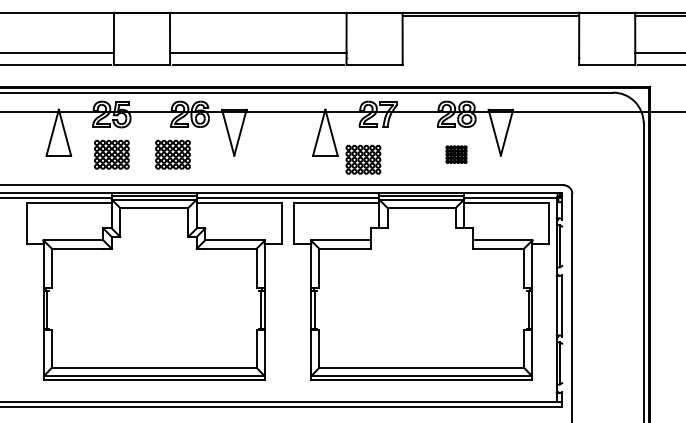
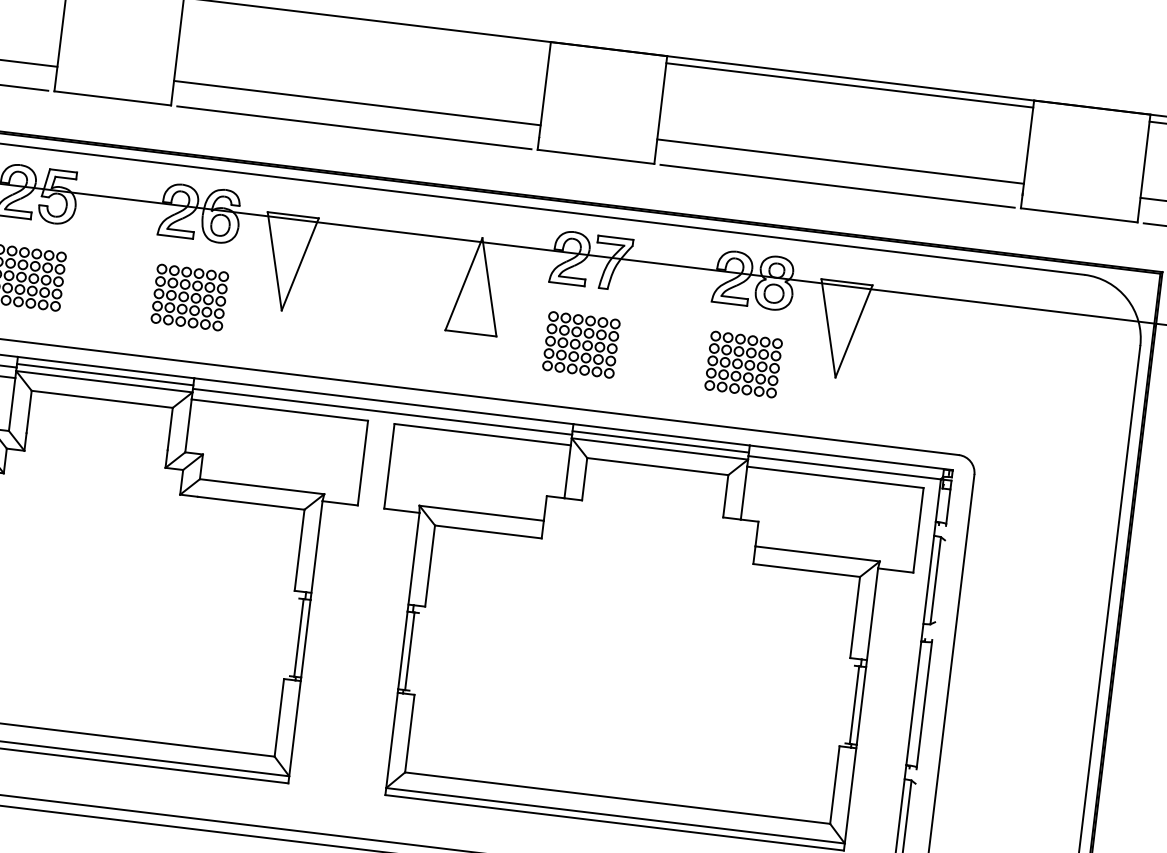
line: (490, 52) -> (839, 160), added
line: (490, 64) -> (836, 185), added
part: (172, 154) -> (188, 296), moved
part: (456, 154) -> (743, 363), size x1.67
part: (363, 159) -> (581, 344), moved

